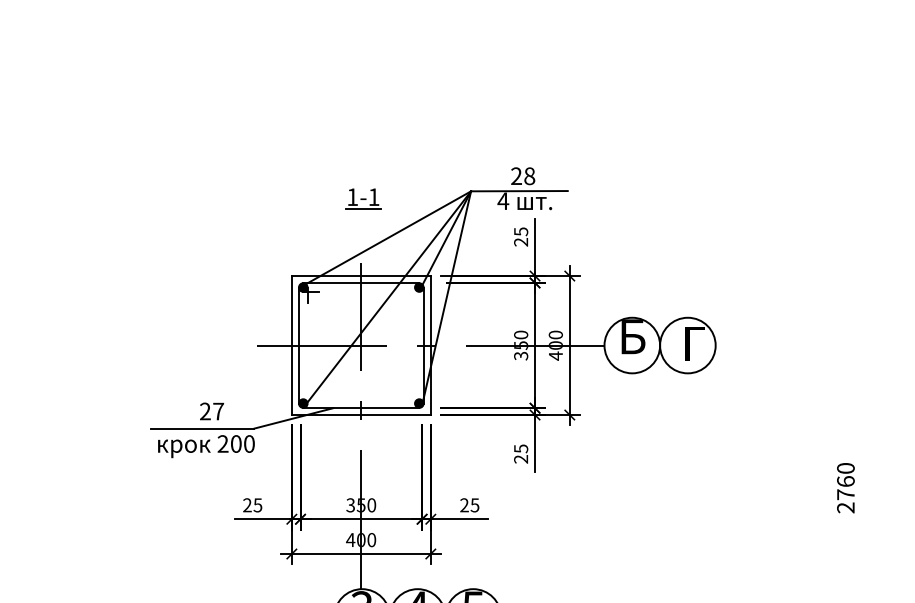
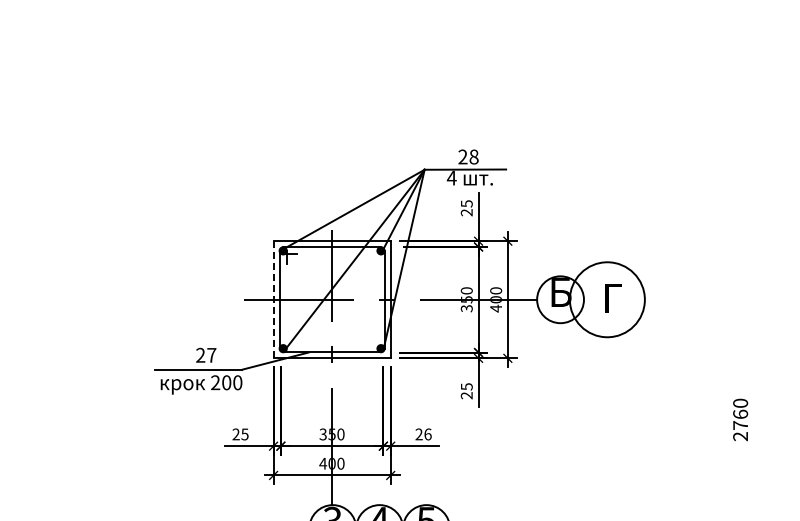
part: (362, 199) -> (333, 176), removed
line: (291, 345) -> (273, 299), solid -> dashed
circle: (686, 345) -> (606, 299), size x1.6
text: (474, 505) -> (427, 434), 25 -> 26

